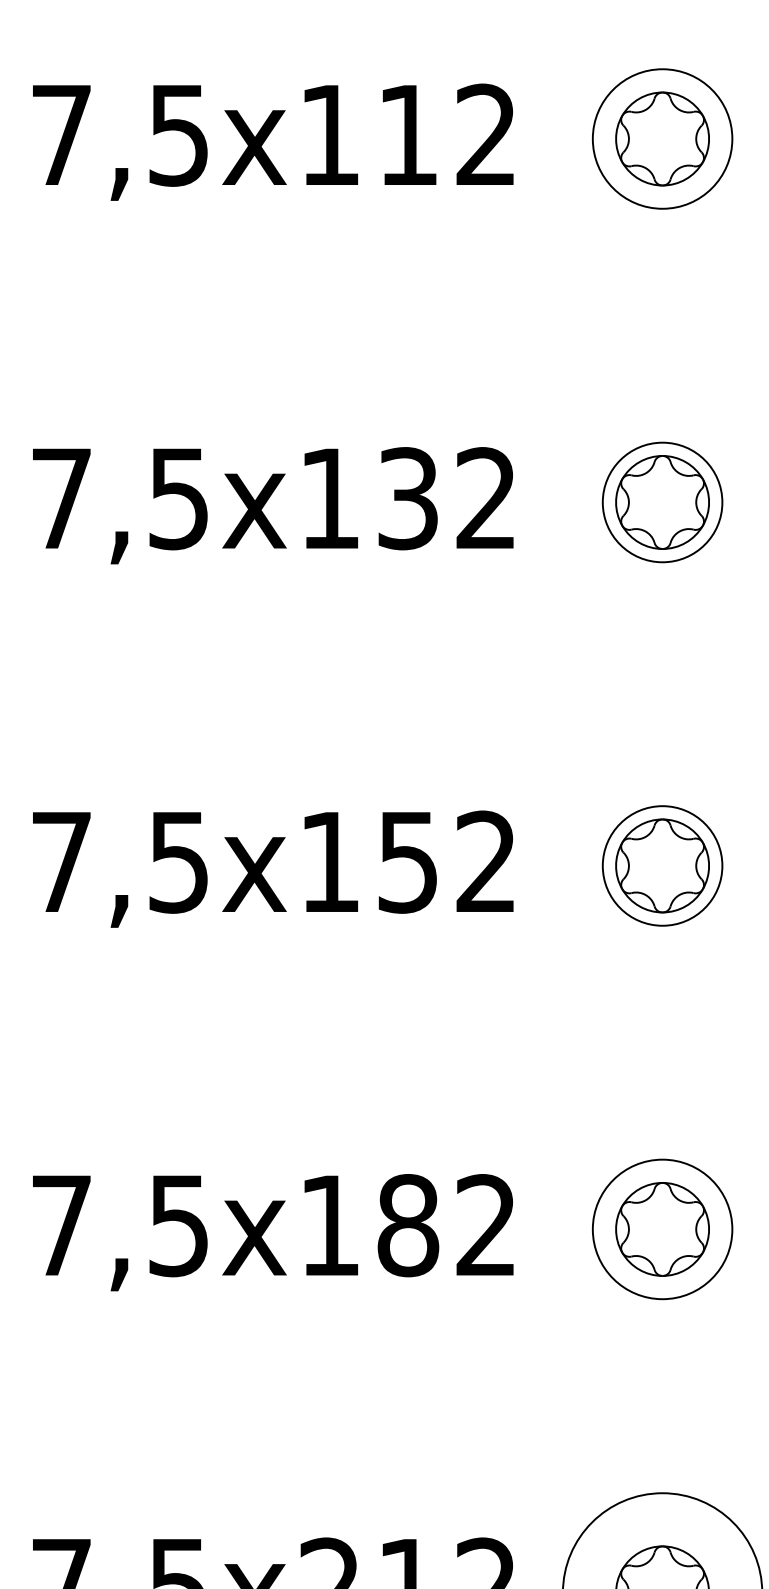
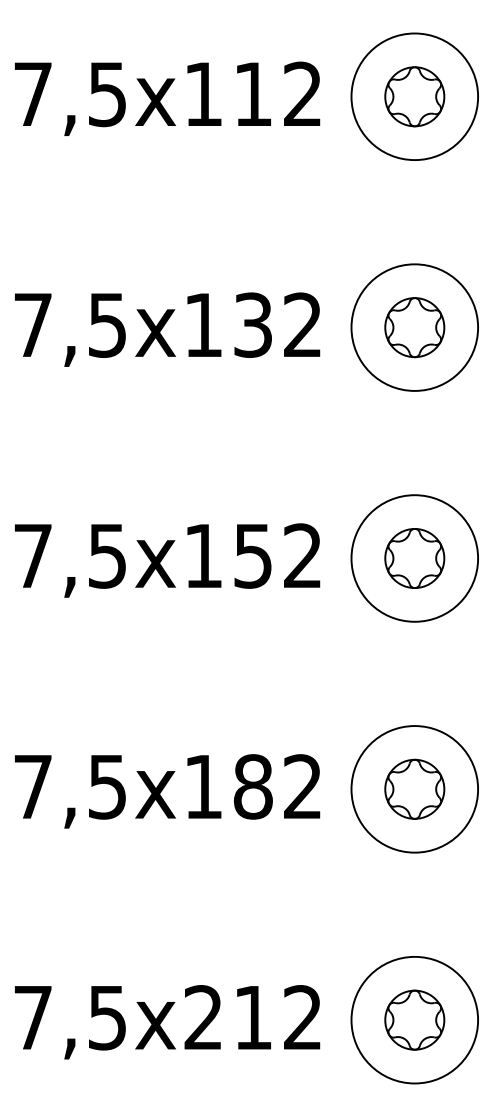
circle: (662, 138) -> (414, 96), size x1.43
circle: (662, 502) -> (414, 327), size x1.67
circle: (662, 865) -> (414, 558), size x1.67
circle: (662, 1229) -> (414, 789), size x1.43

